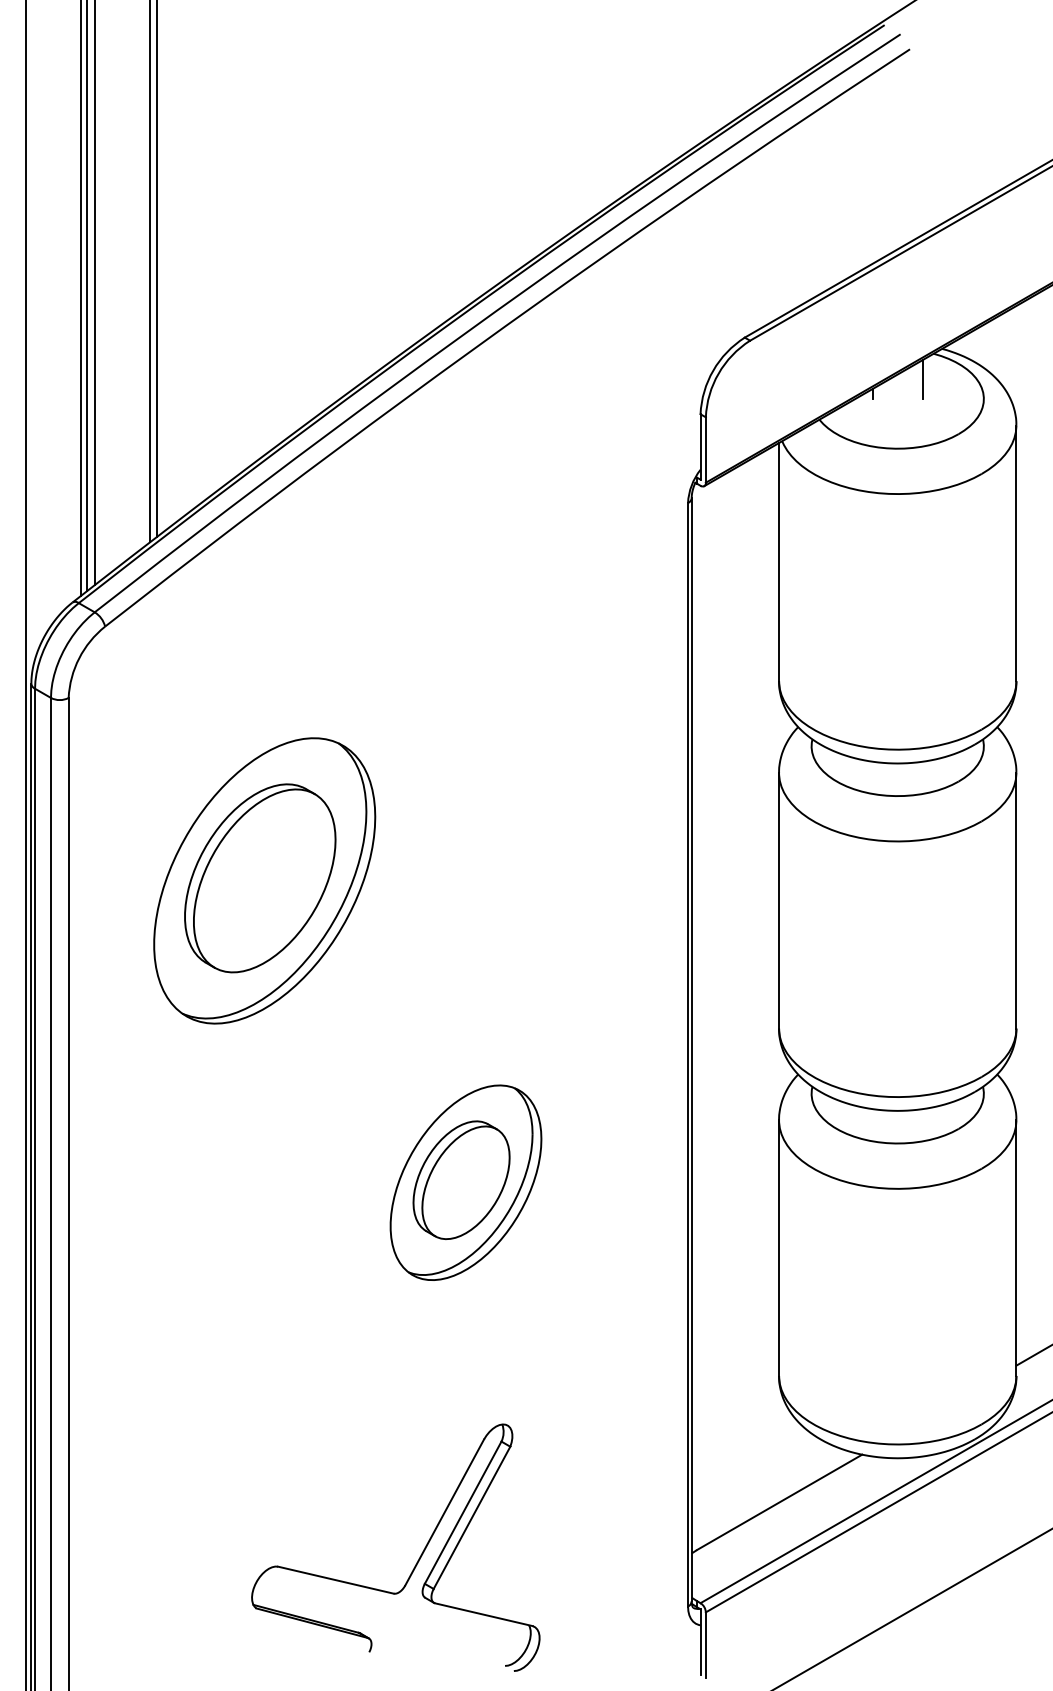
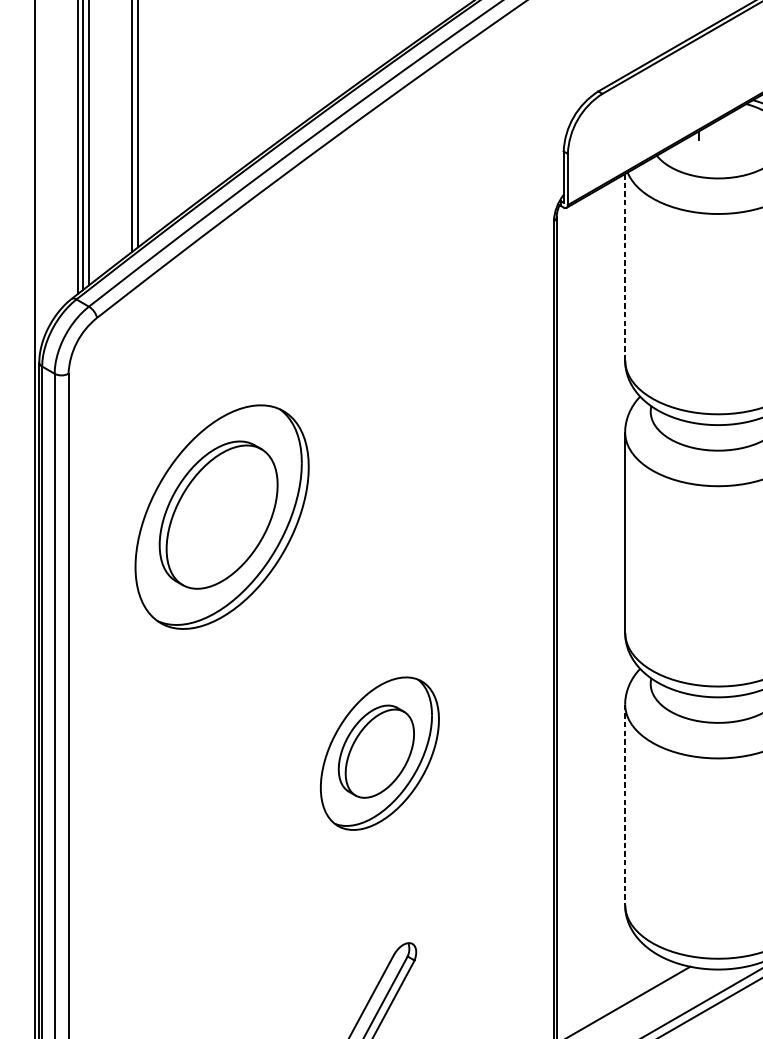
line: (922, 379) -> (737, 124), removed
line: (779, 562) -> (625, 267), solid -> dashed
line: (779, 1248) -> (625, 805), solid -> dashed

